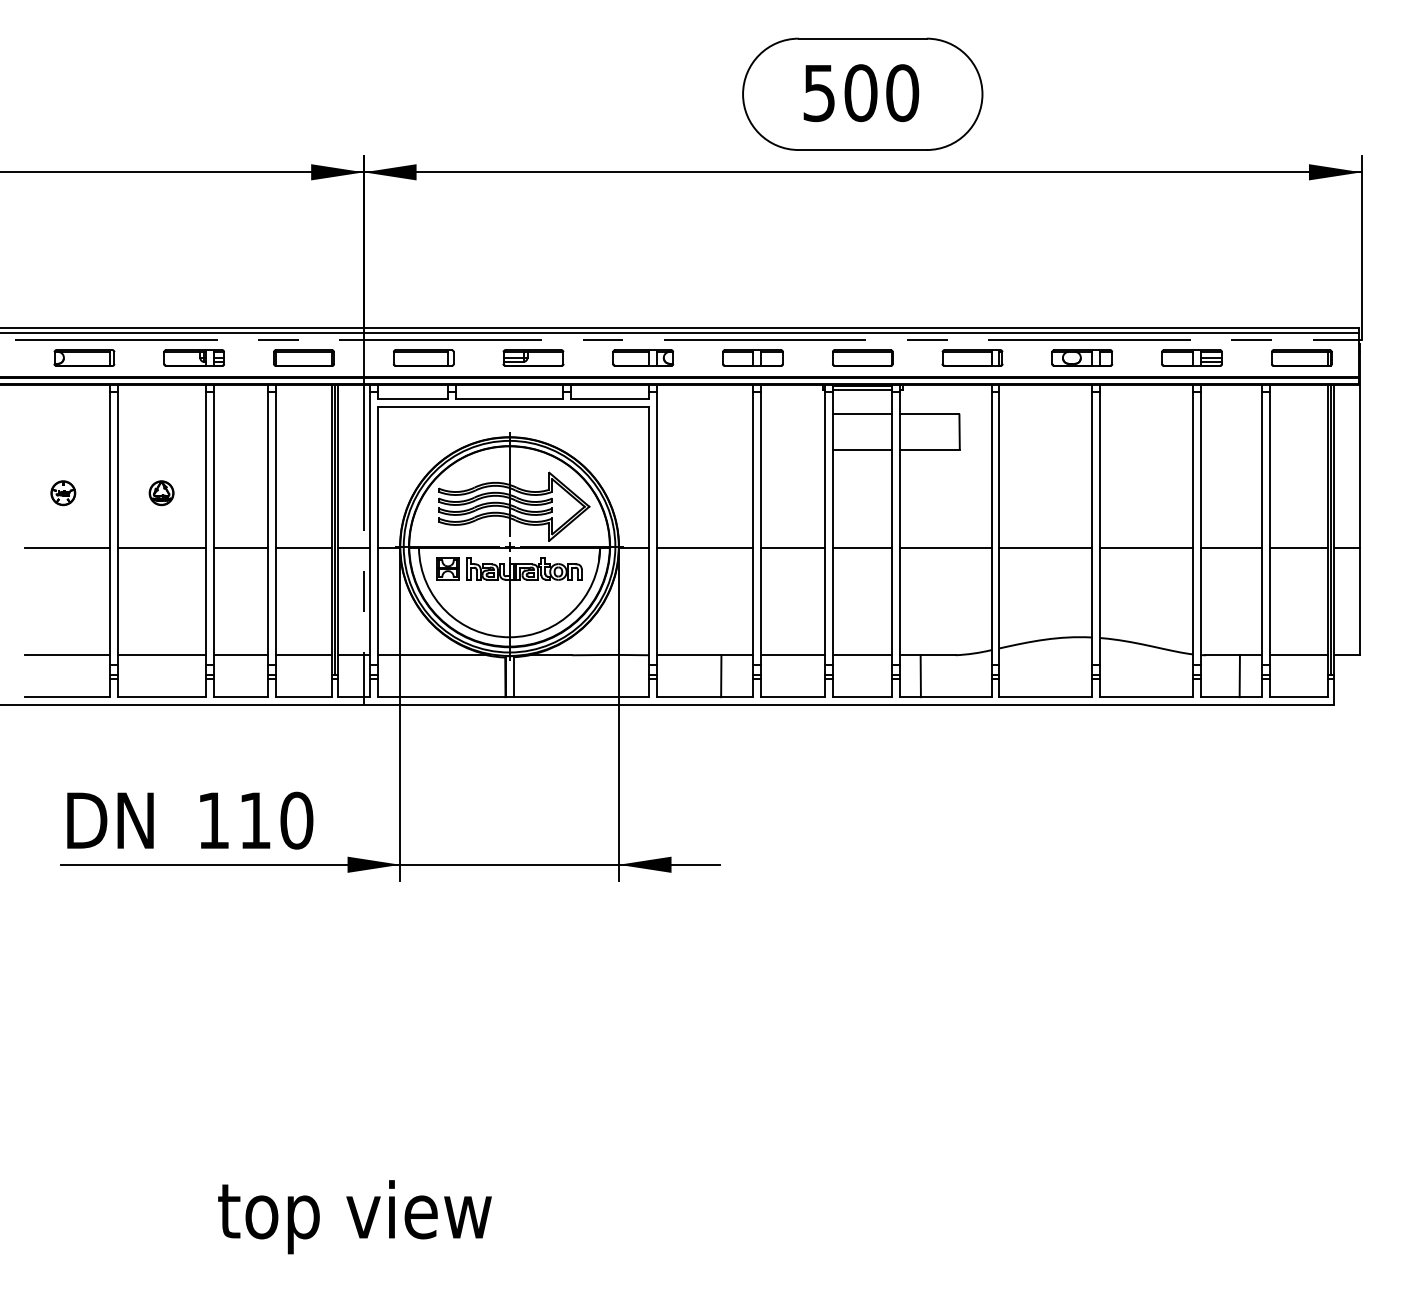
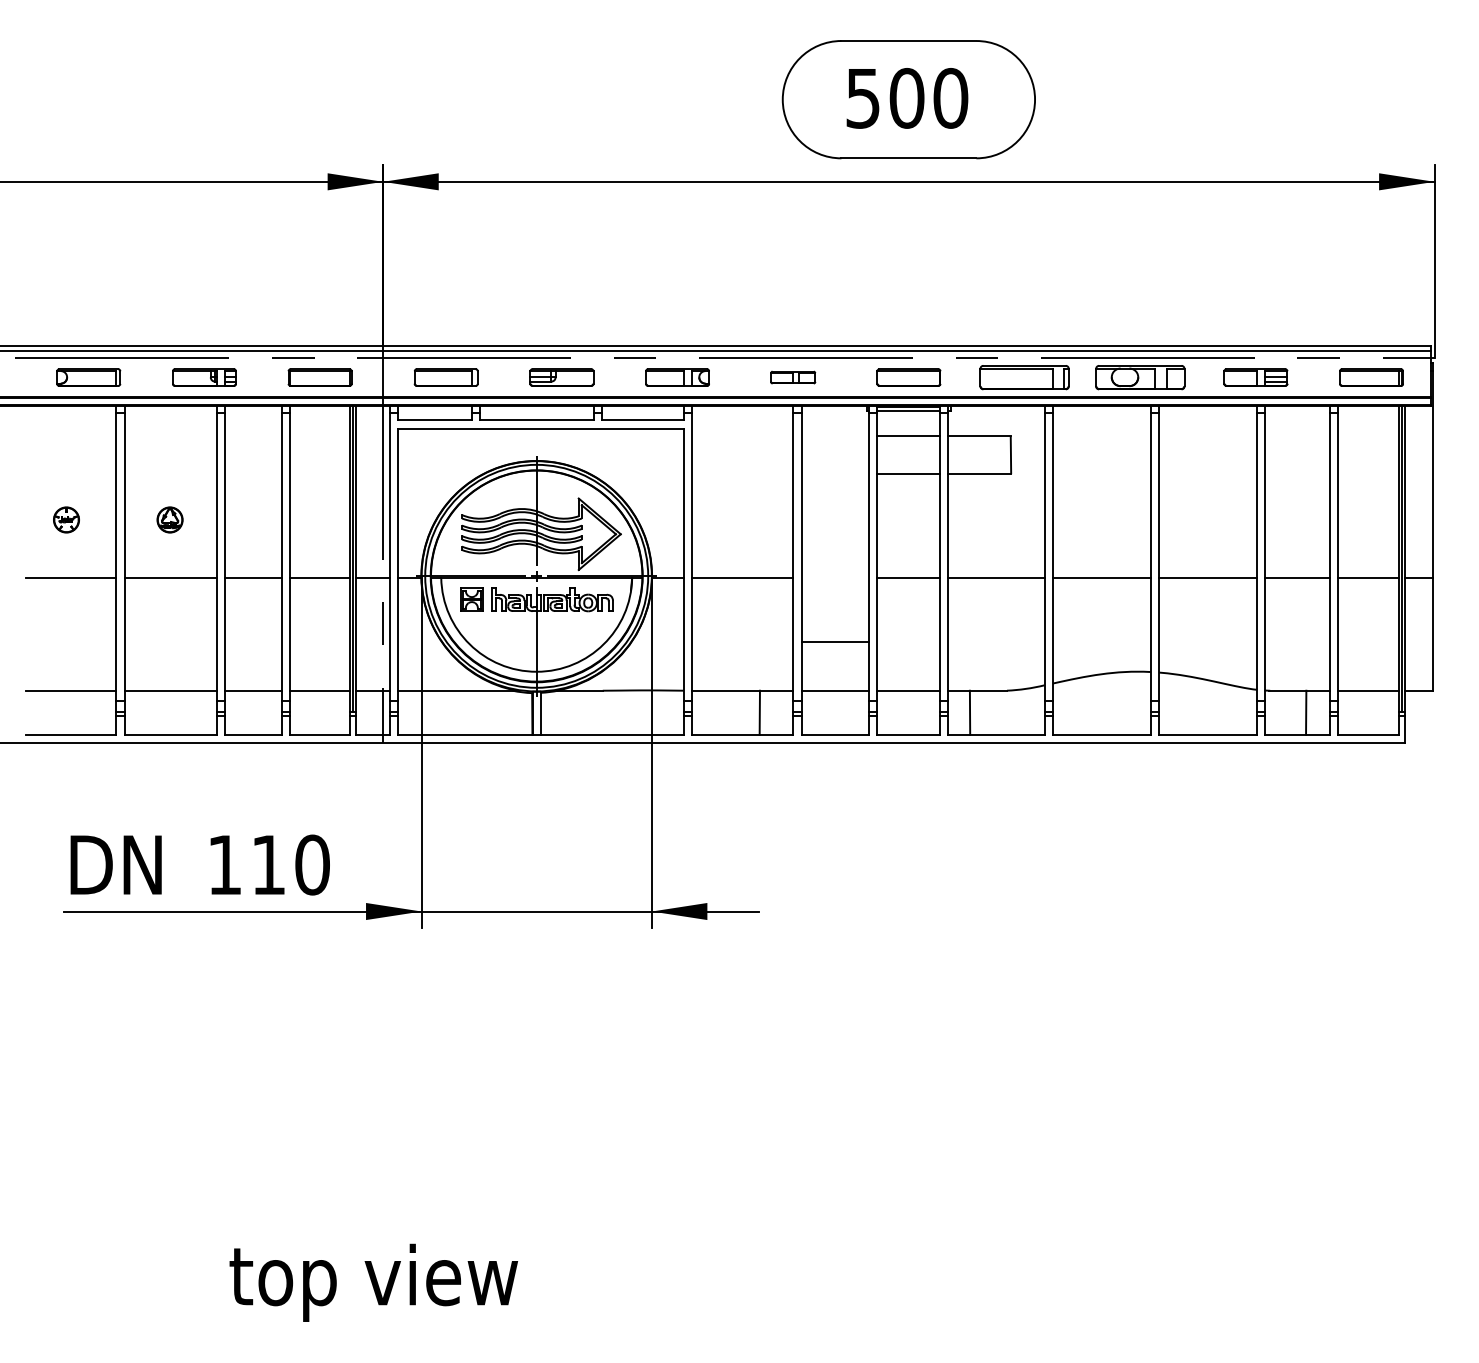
part: (752, 358) -> (792, 377), size x0.7
part: (972, 358) -> (1024, 377), size x1.4
part: (1081, 358) -> (1139, 377), size x1.4
line: (792, 547) -> (834, 641), moved

